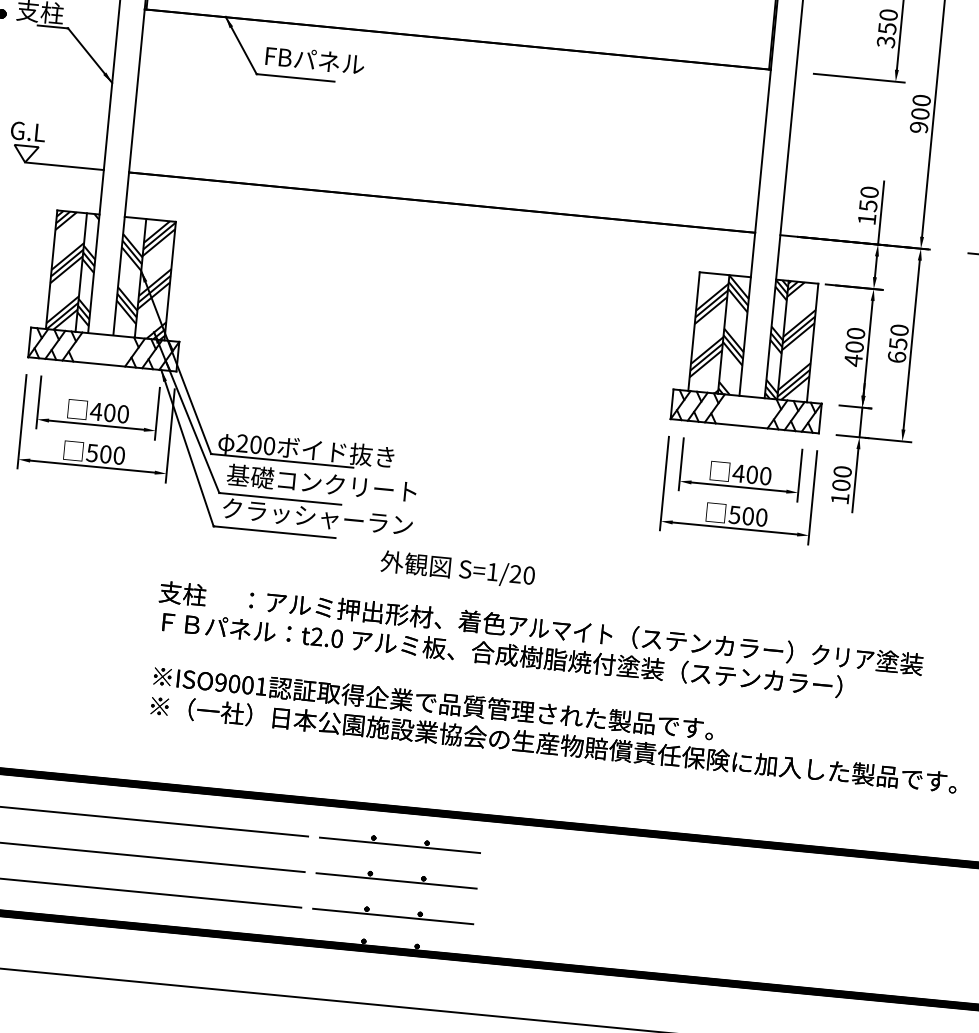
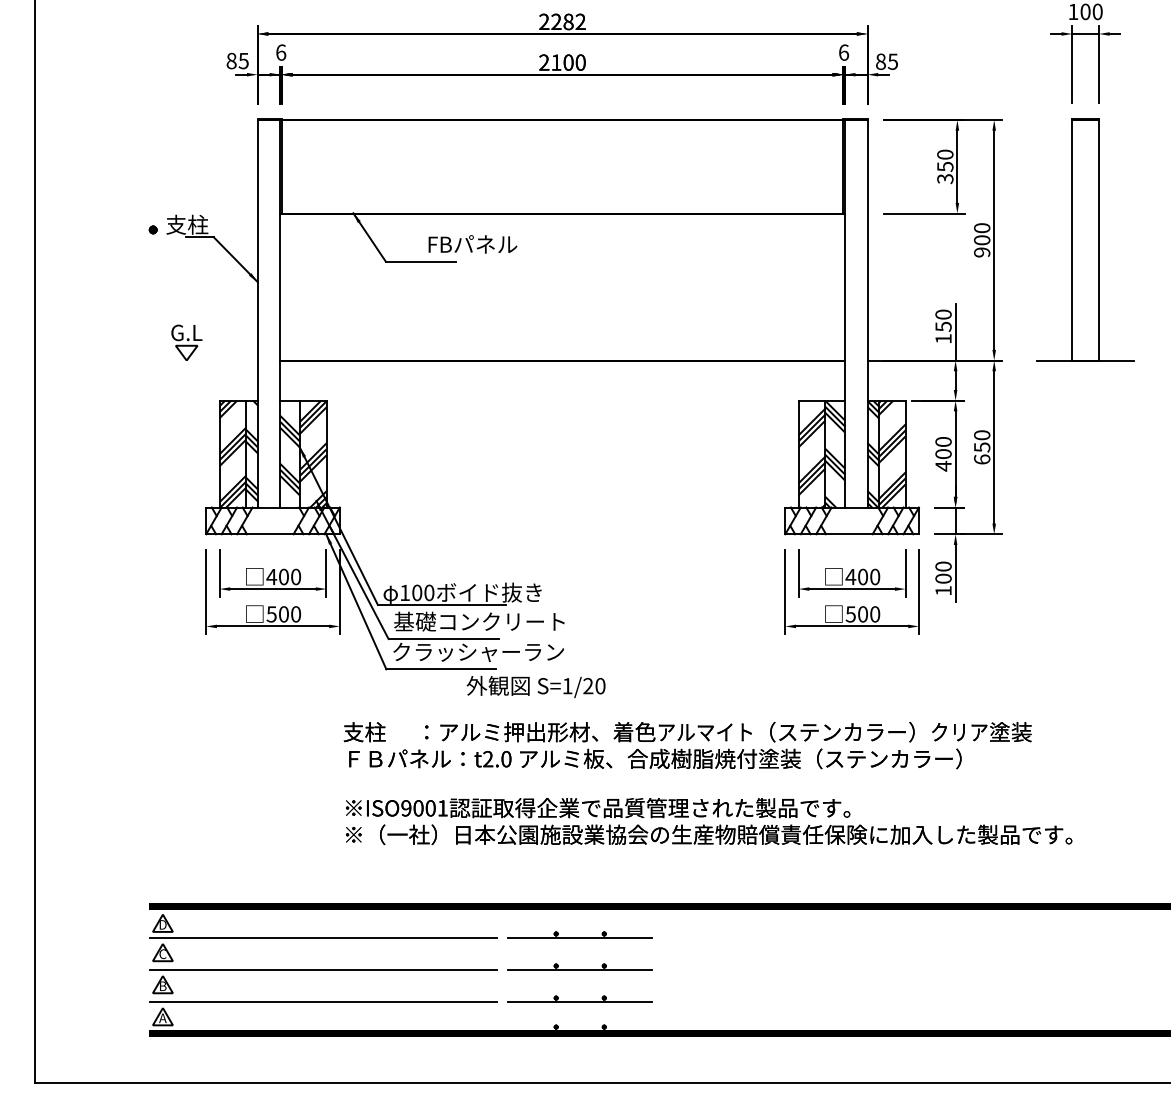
text: (314, 60) -> (472, 244), moved
line: (63, 166) -> (221, 360), removed
text: (243, 443) -> (405, 592), 200 -> 100
text: (457, 568) -> (535, 686), moved

